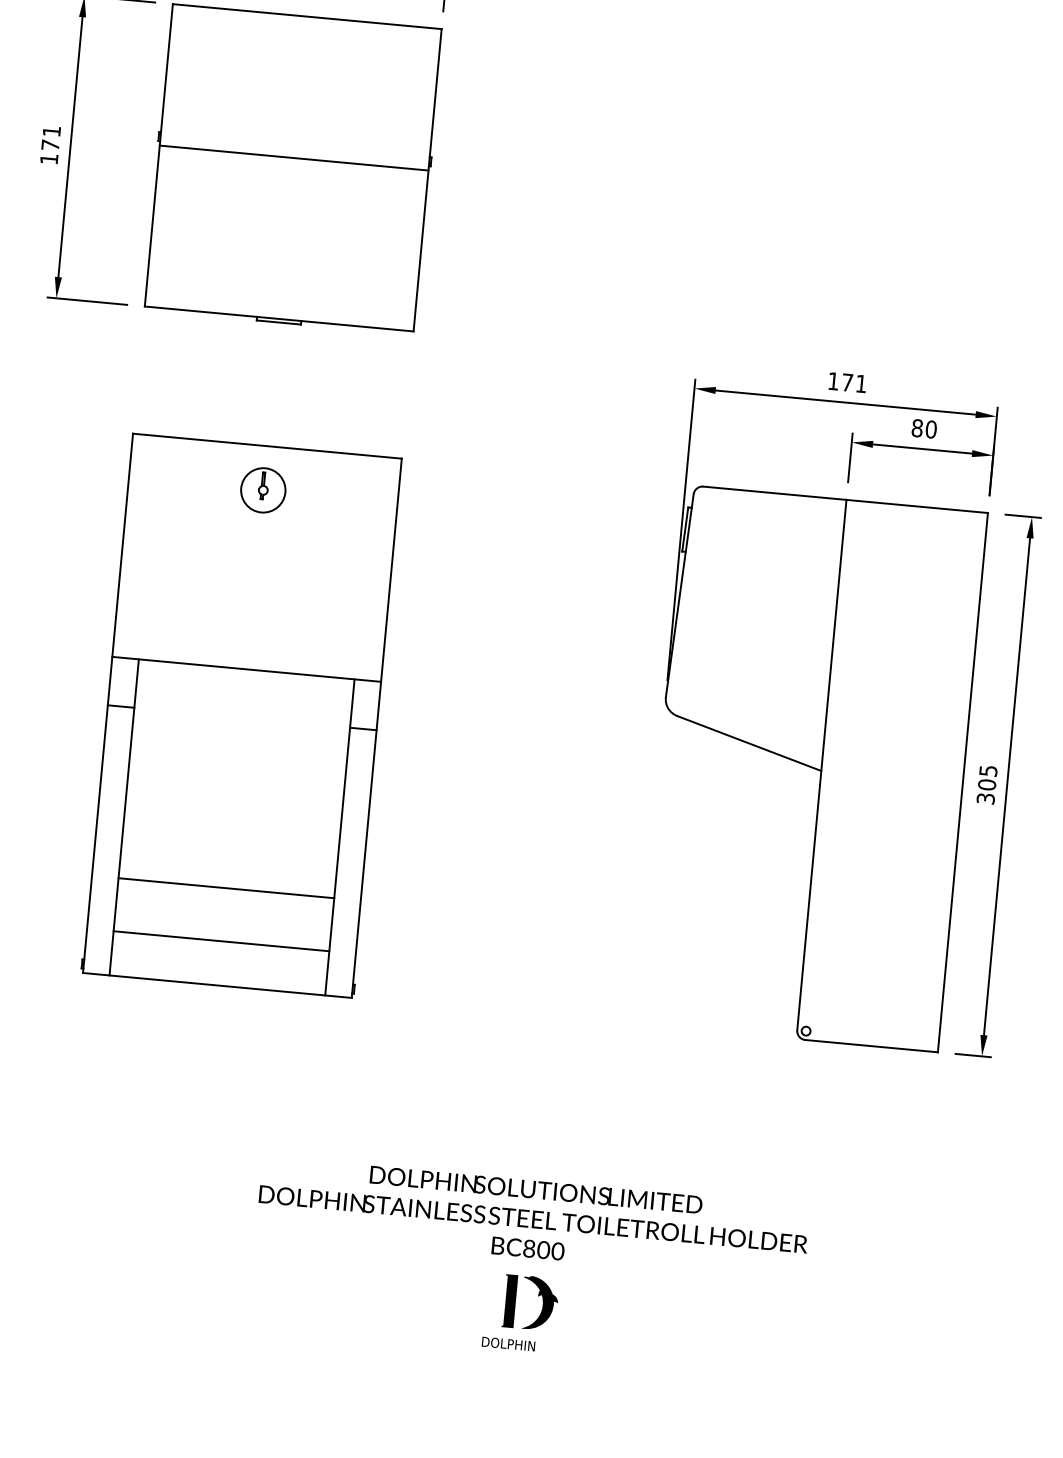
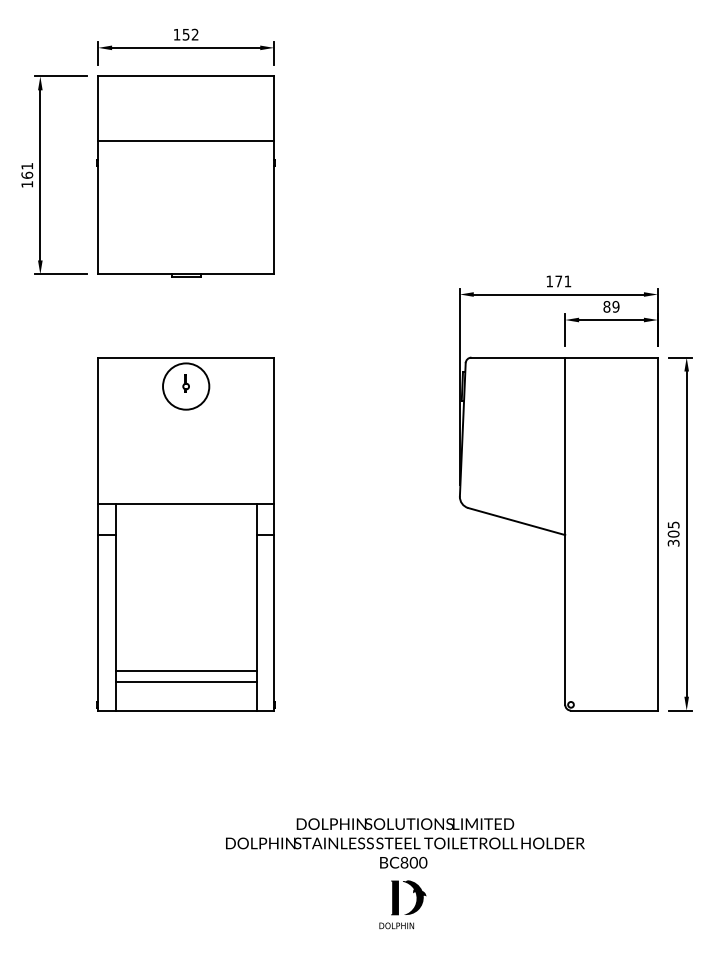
text: (50, 143) -> (27, 174), 171 -> 161
line: (294, 158) -> (186, 141), moved
text: (930, 428) -> (615, 306), 80 -> 89
circle: (262, 490) -> (185, 386), size x1.6
line: (225, 887) -> (185, 670), moved

